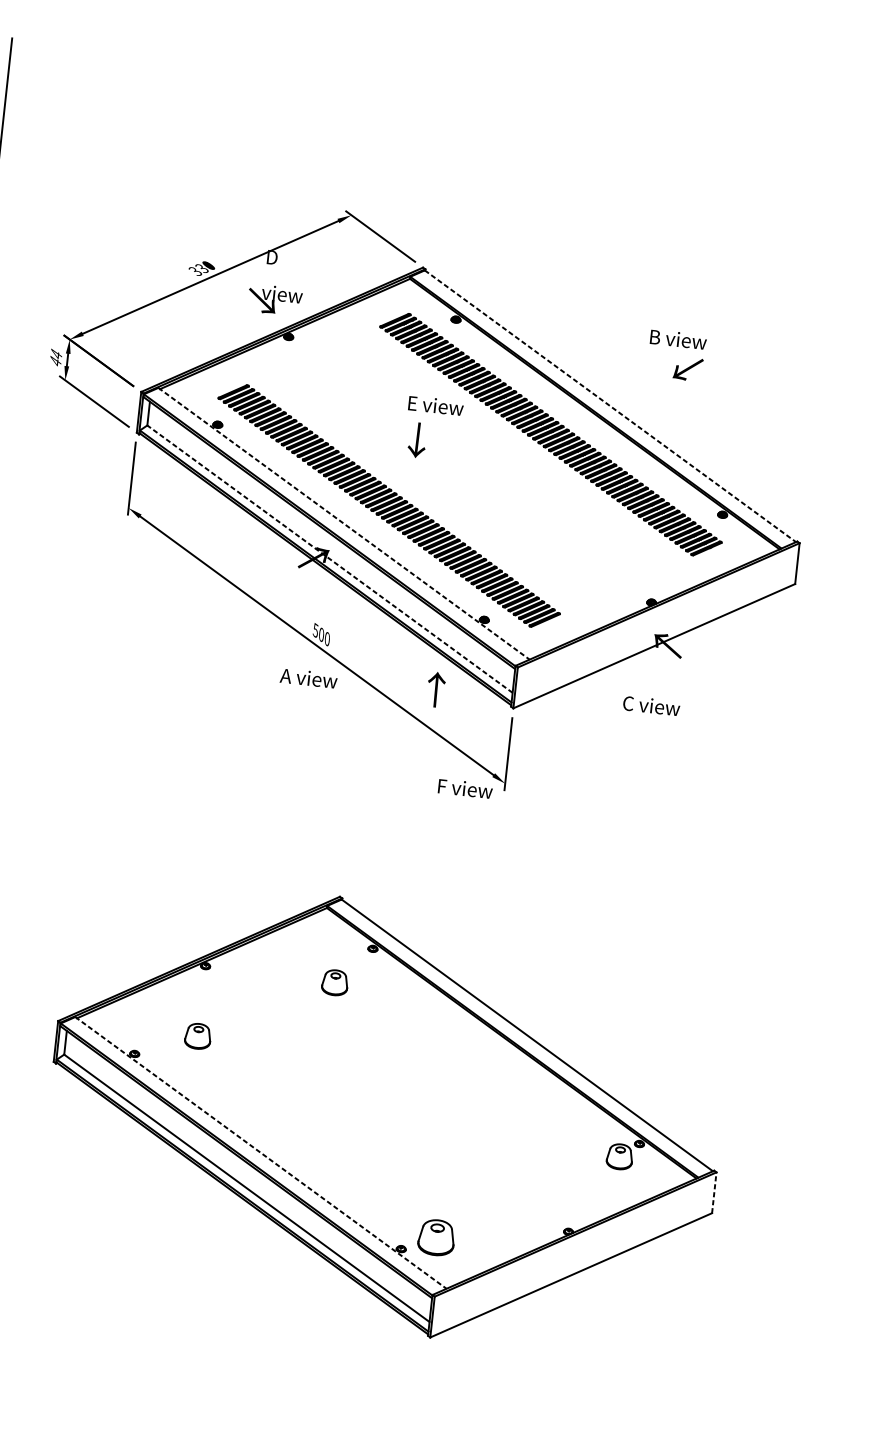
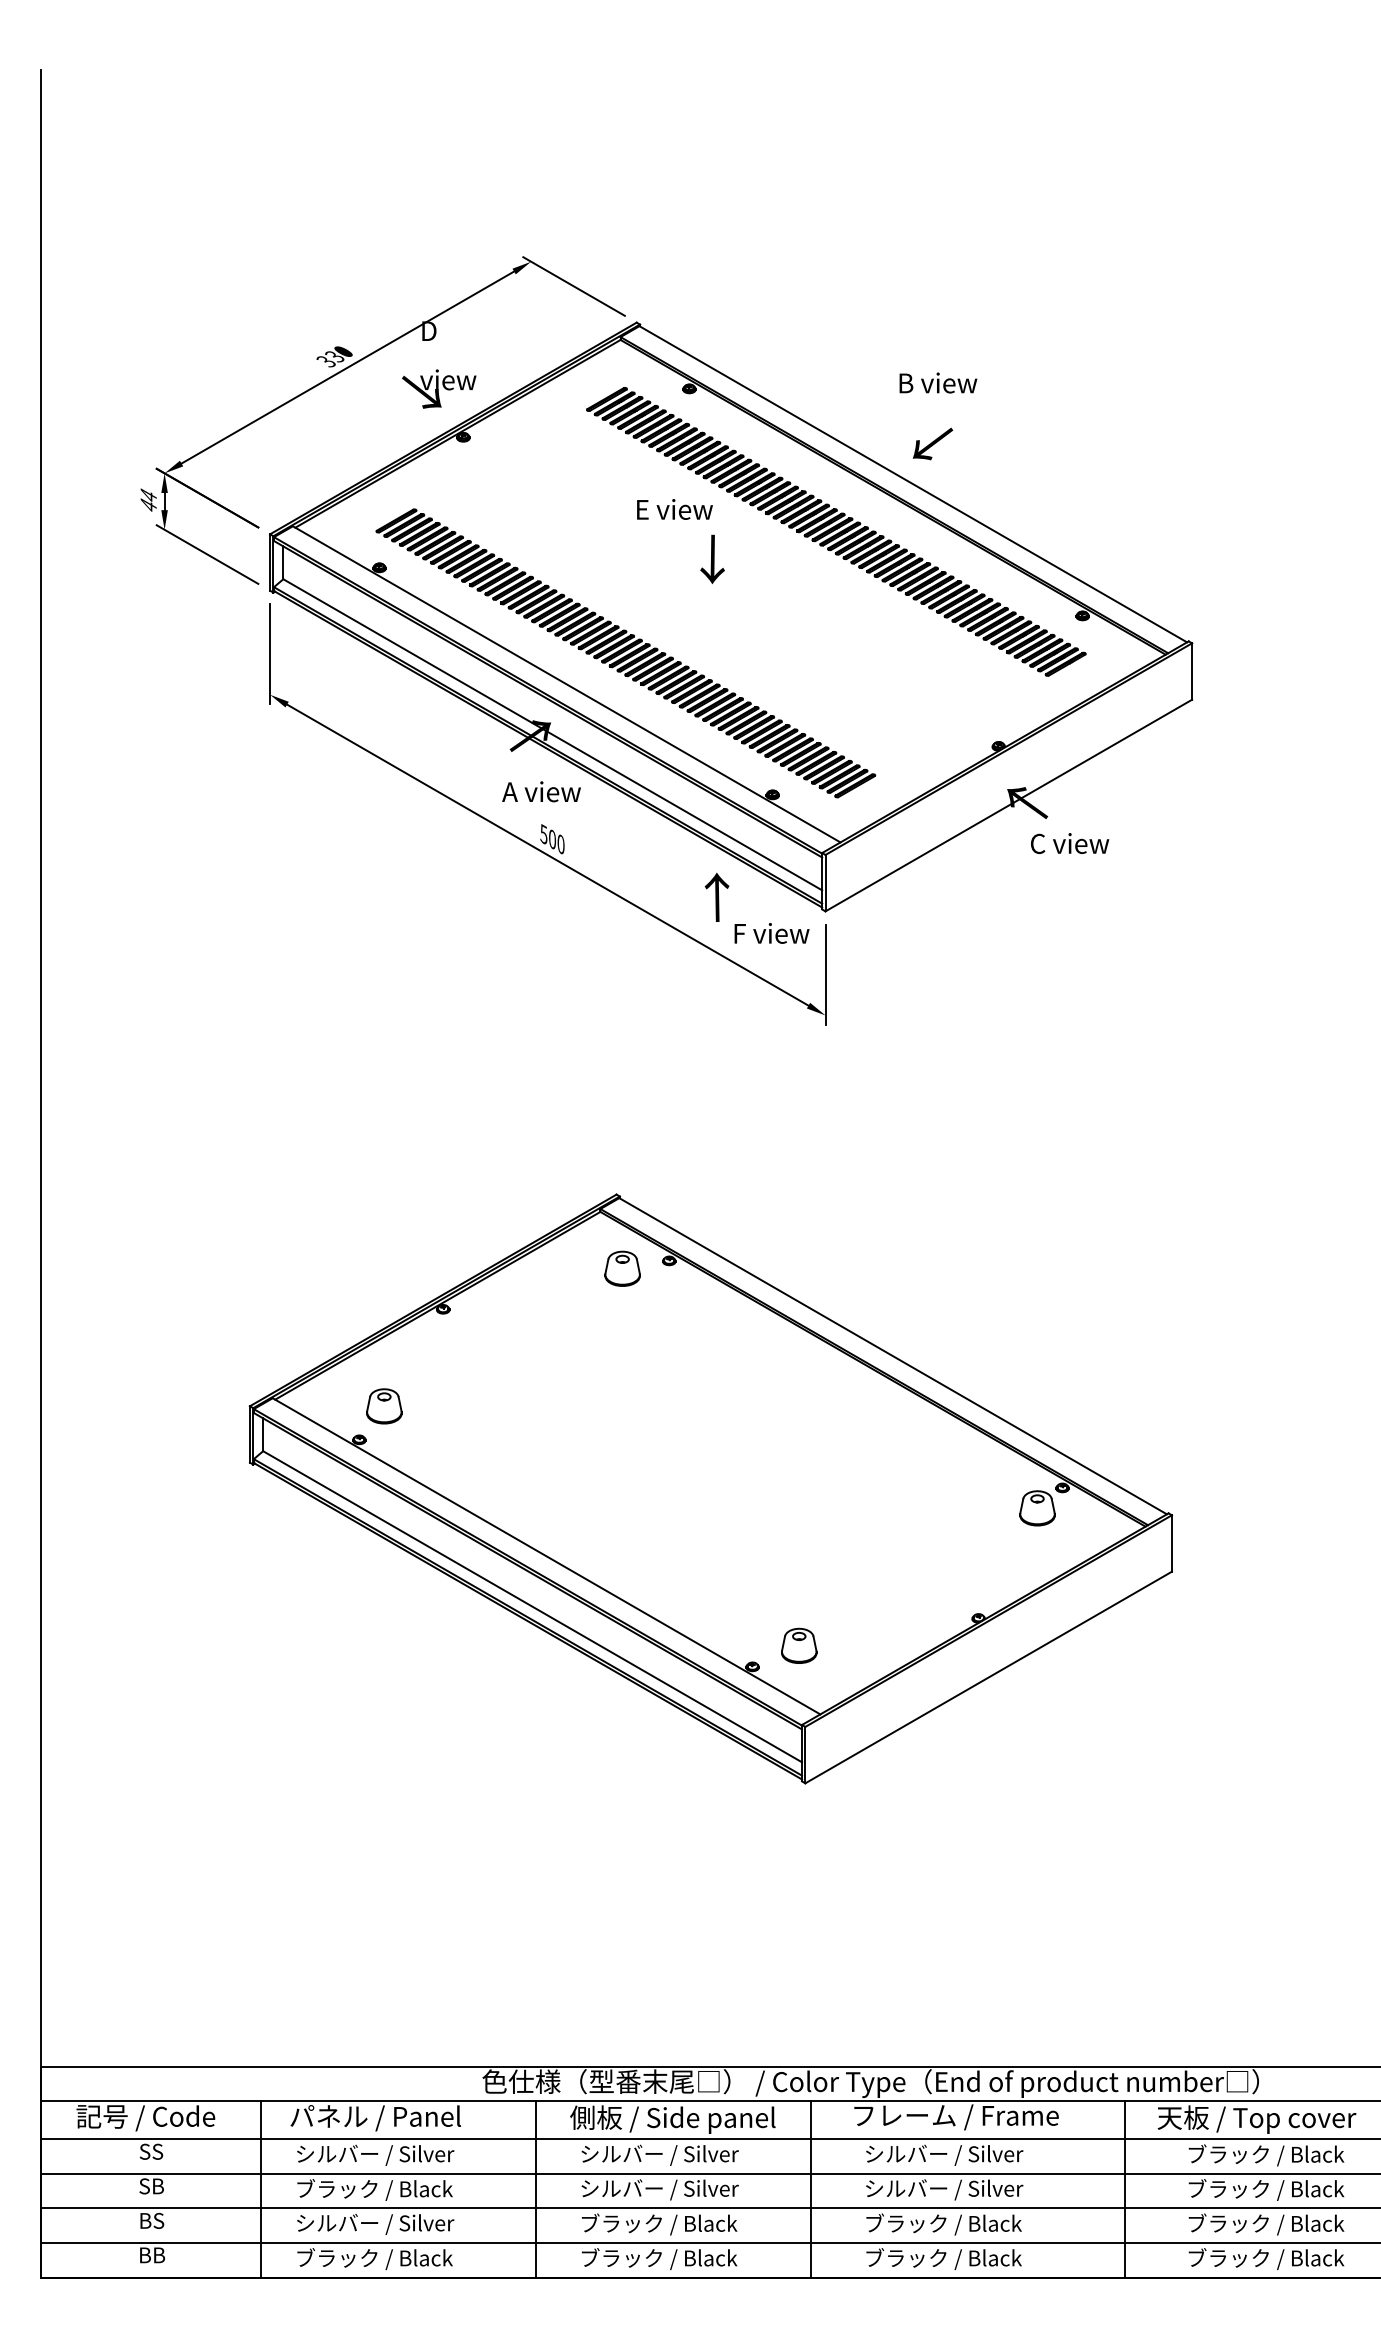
text: (678, 339) -> (938, 382), moved
text: (687, 368) -> (932, 443), moved
line: (610, 406) -> (913, 484), dashed -> solid
text: (417, 439) -> (712, 558), moved
line: (344, 523) -> (567, 684), dashed -> solid
line: (329, 558) -> (552, 734), dashed -> solid
text: (308, 678) -> (541, 791), moved
text: (651, 705) -> (1070, 843), moved
text: (465, 788) -> (771, 933), moved
part: (335, 982) -> (622, 1268), moved
part: (198, 1036) -> (384, 1406), moved
line: (260, 1153) -> (546, 1556), dashed -> solid
line: (714, 1192) -> (1171, 1542), dashed -> solid
part: (436, 1237) -> (799, 1645), size x0.71

